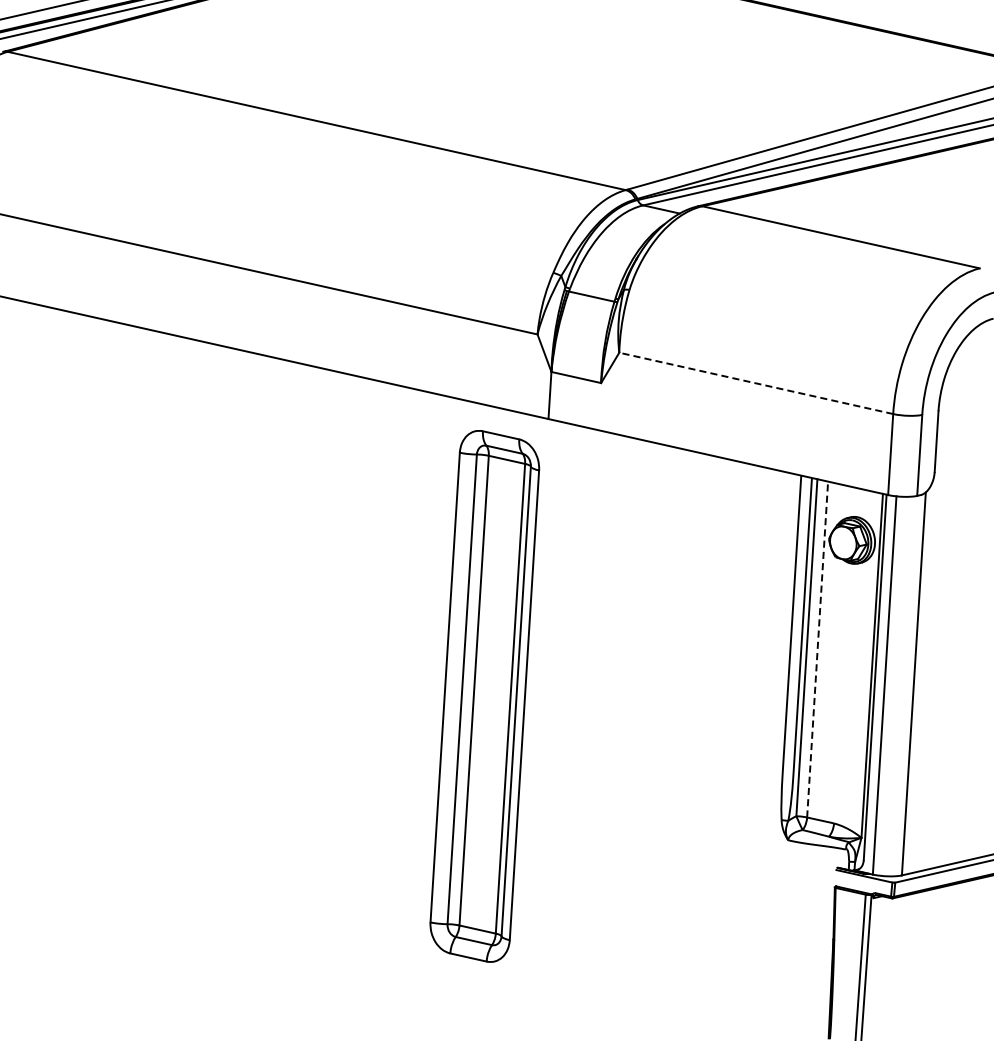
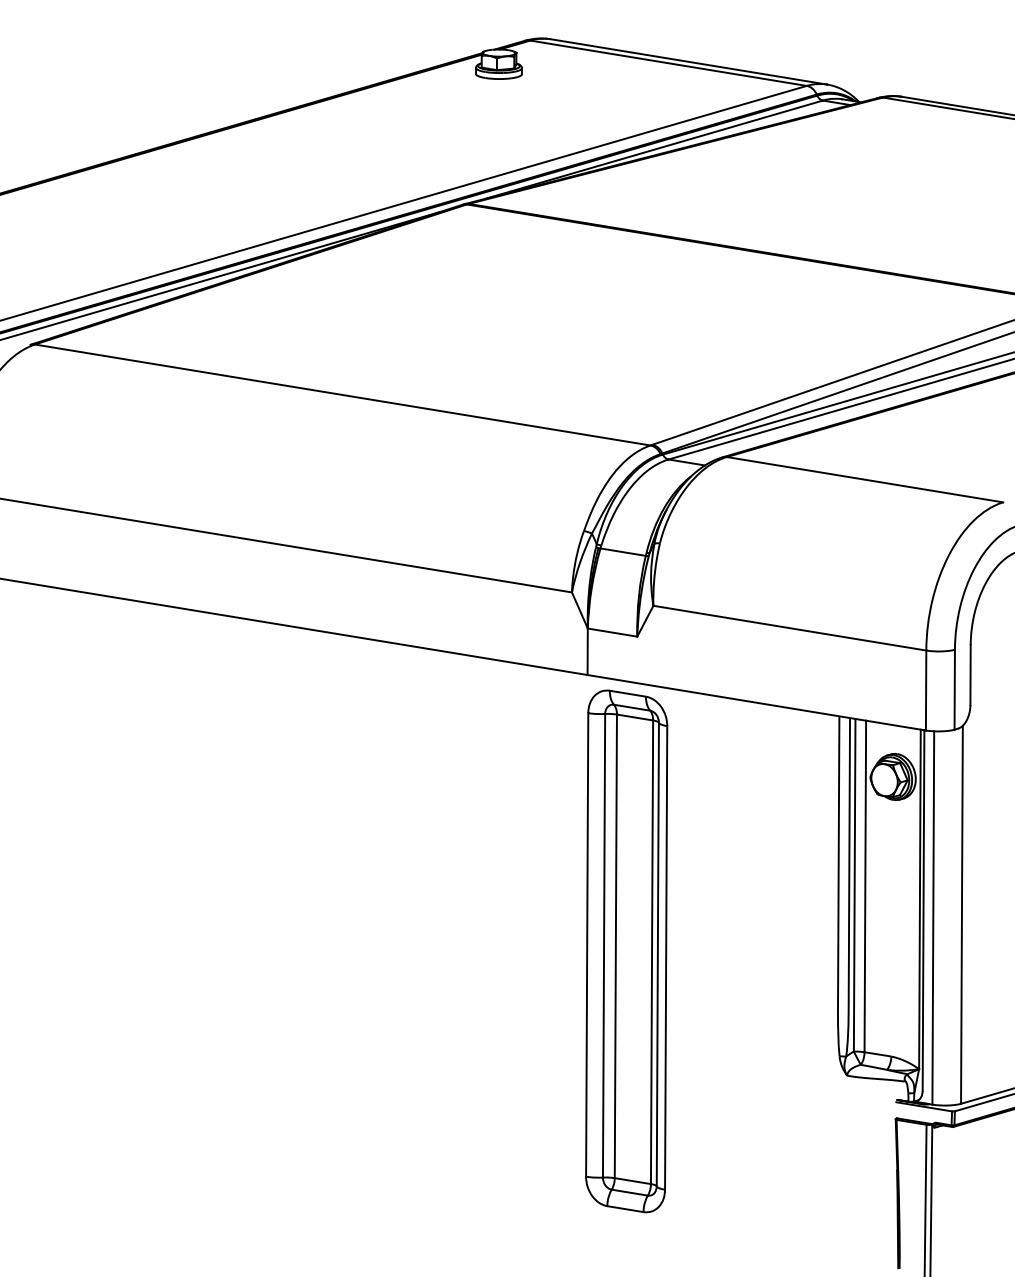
line: (755, 383) -> (789, 628), dashed -> solid
line: (817, 649) -> (865, 886), dashed -> solid
part: (484, 696) -> (626, 951), moved

